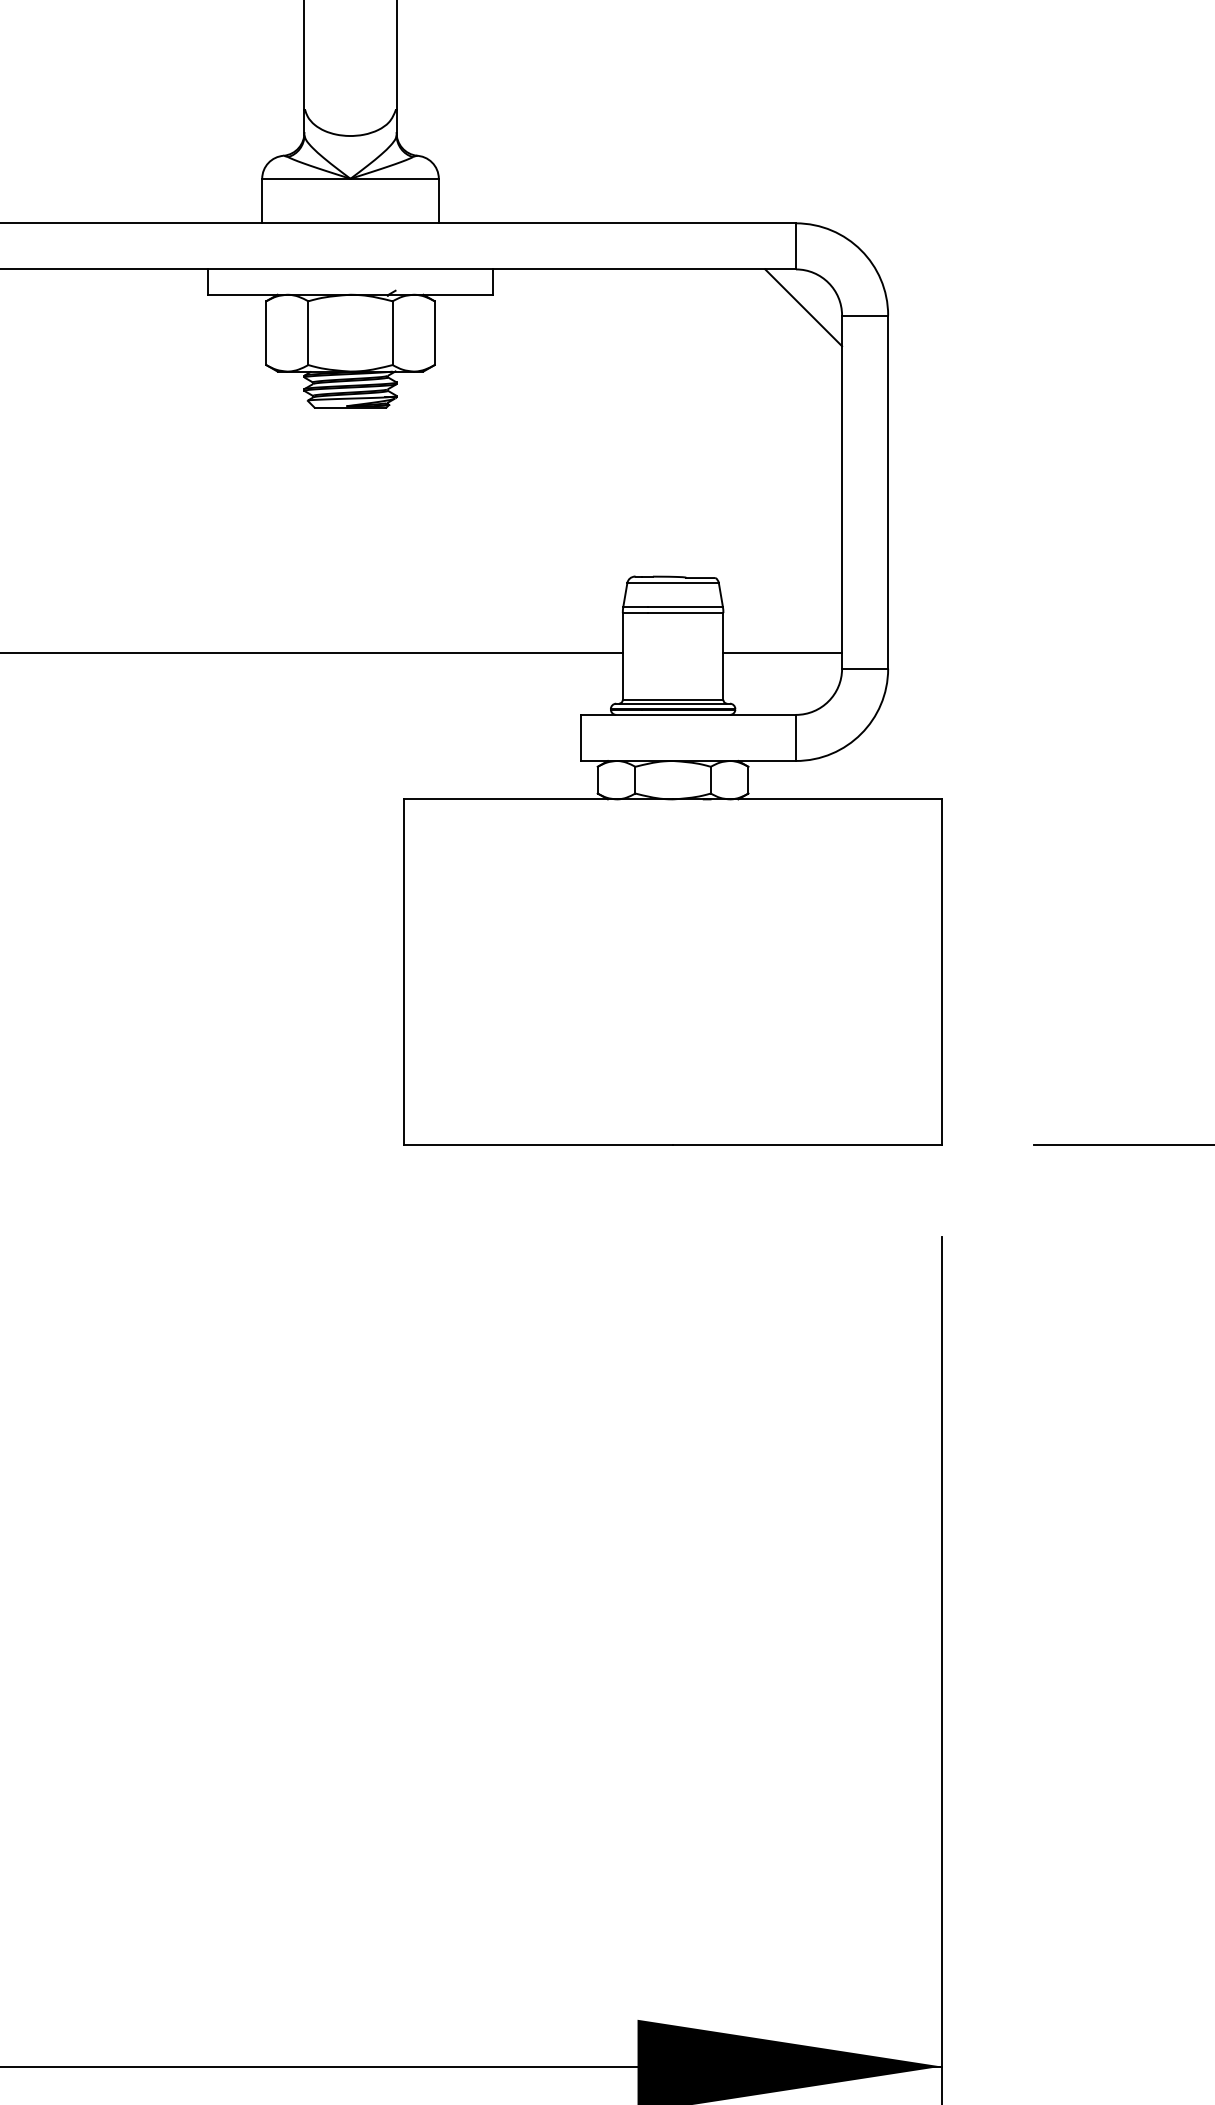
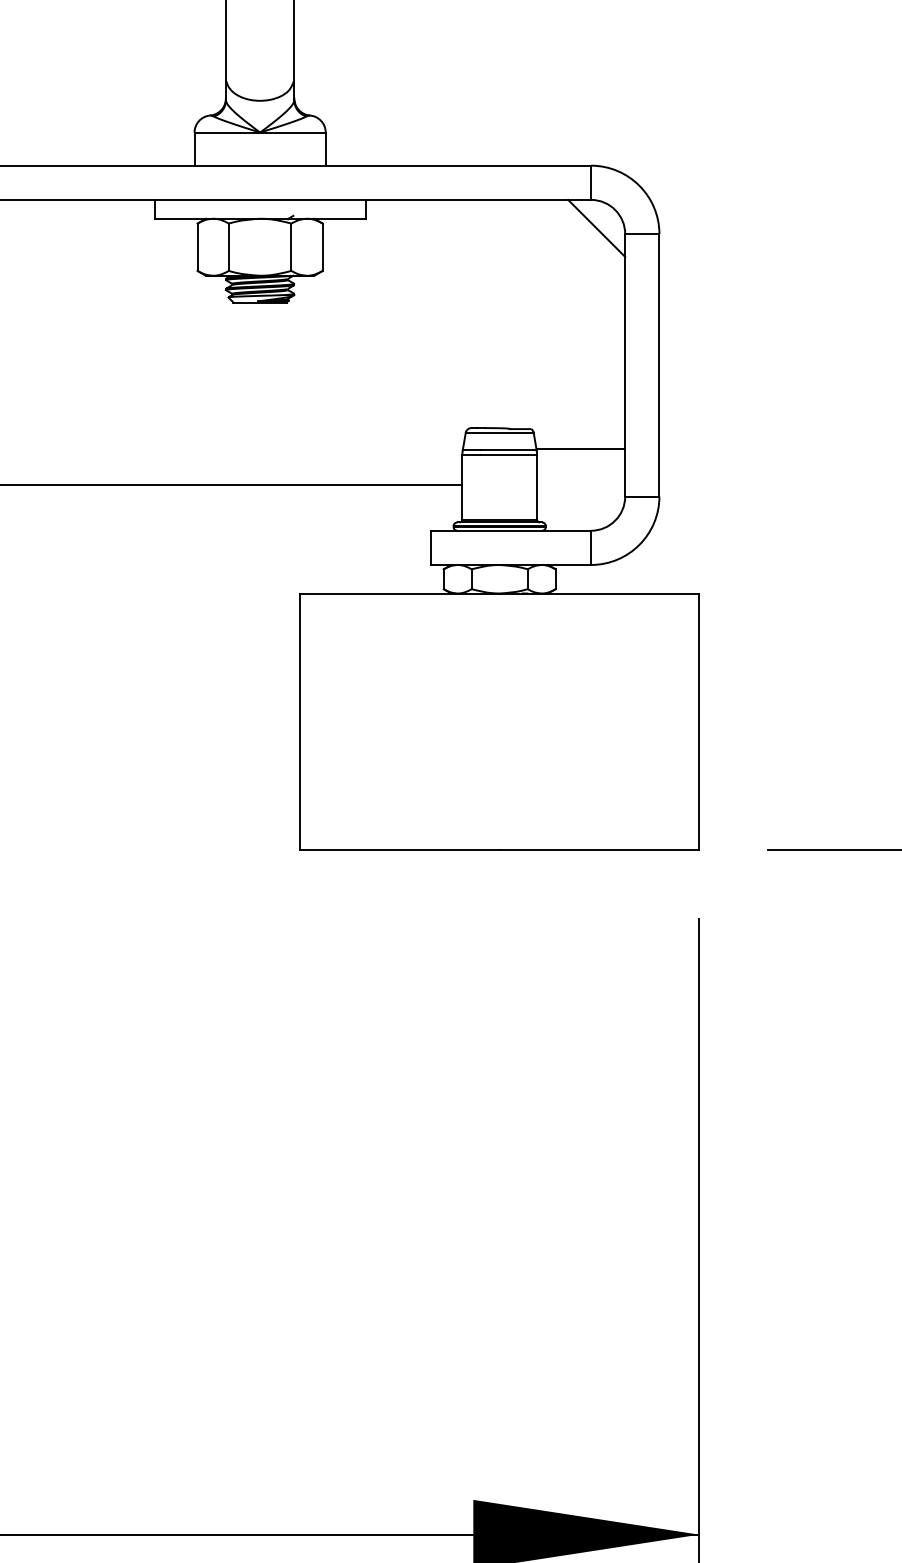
line: (782, 653) -> (580, 449), moved

